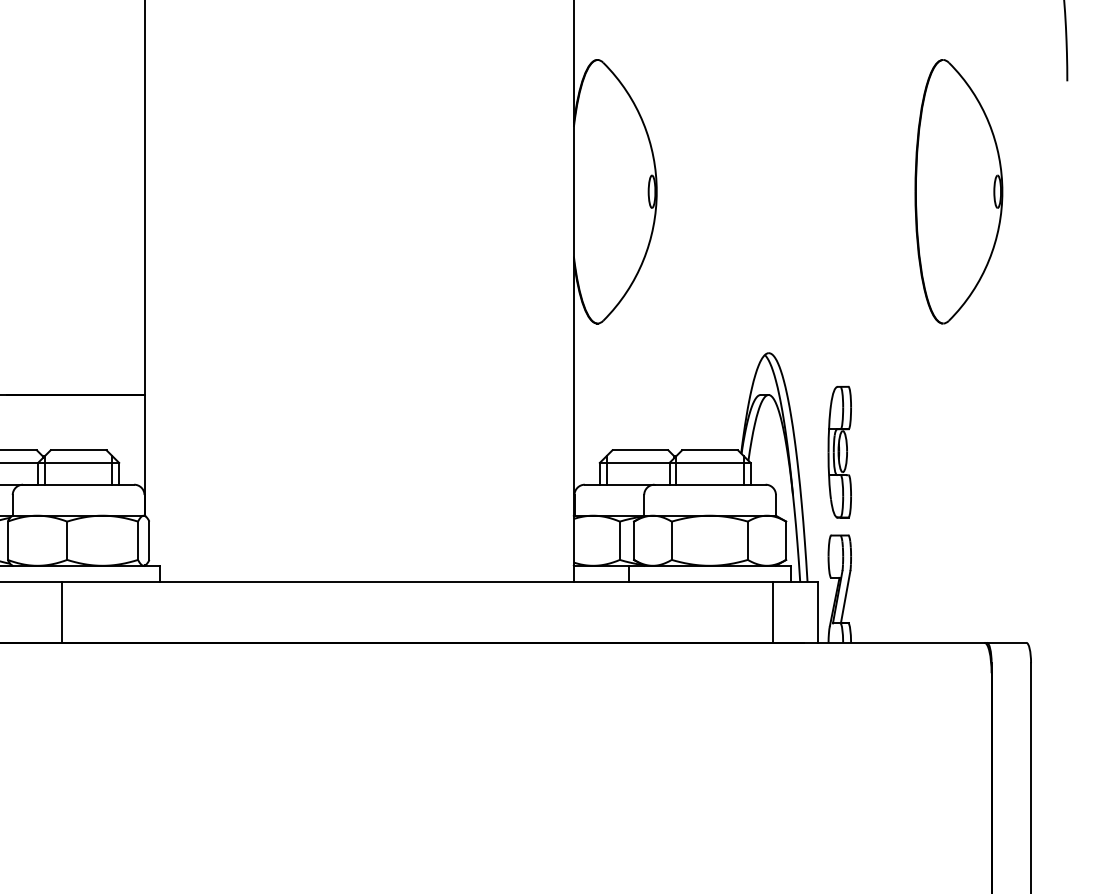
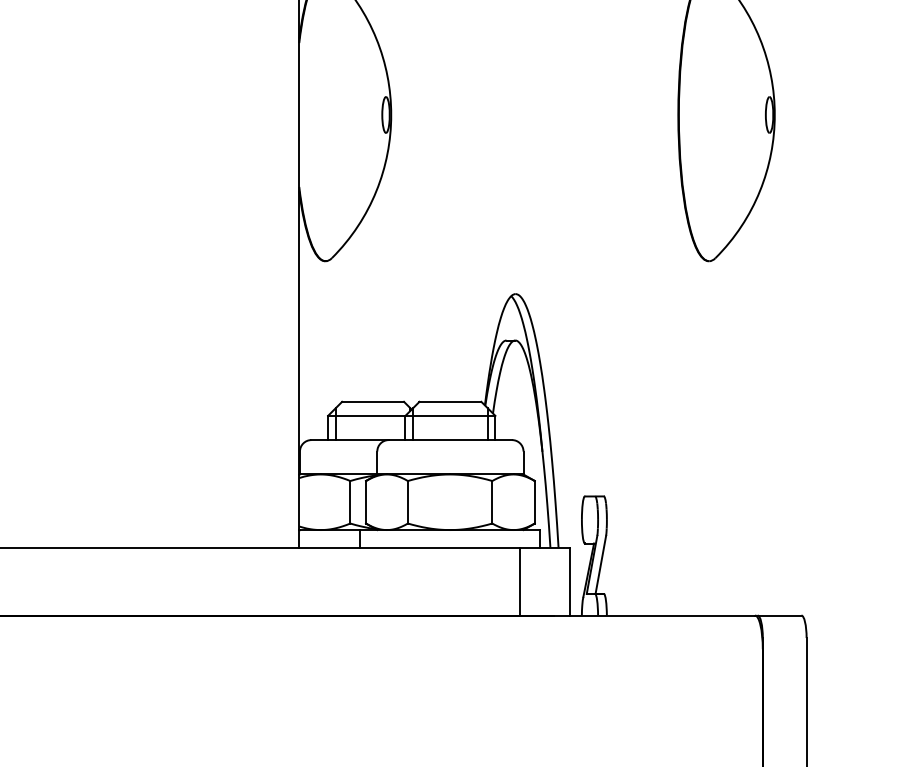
part: (839, 451) -> (594, 403), removed

